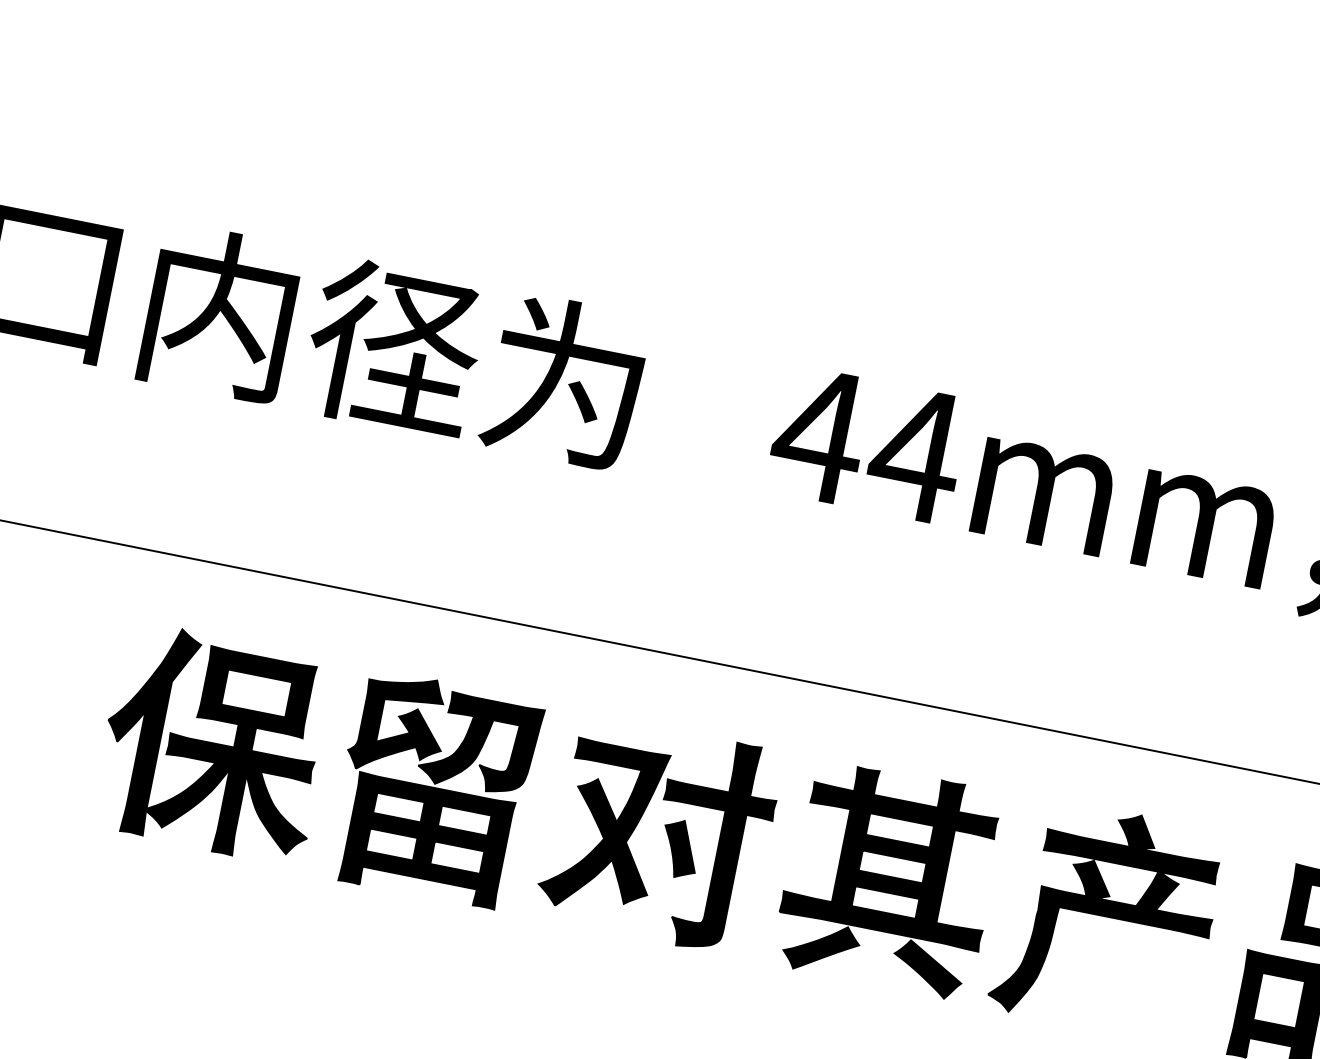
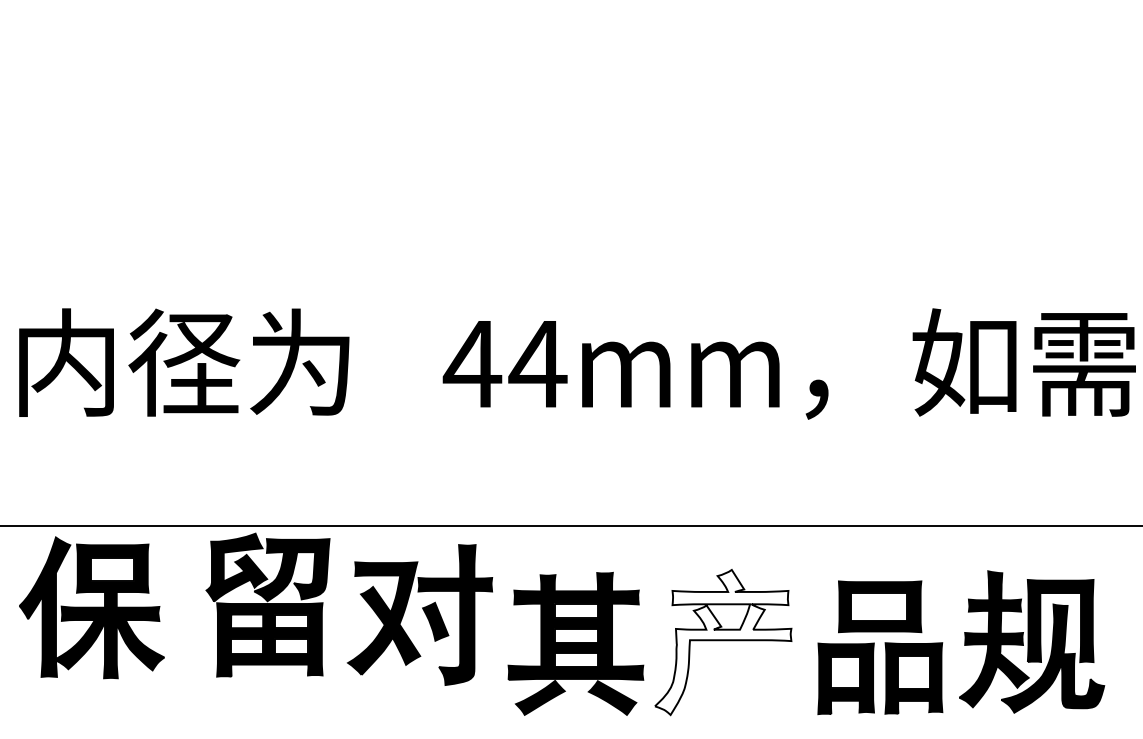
part: (214, 743) -> (91, 607), moved
part: (433, 788) -> (267, 604), moved
part: (658, 833) -> (419, 614), moved
fill: (1106, 918) -> (722, 641), removed

